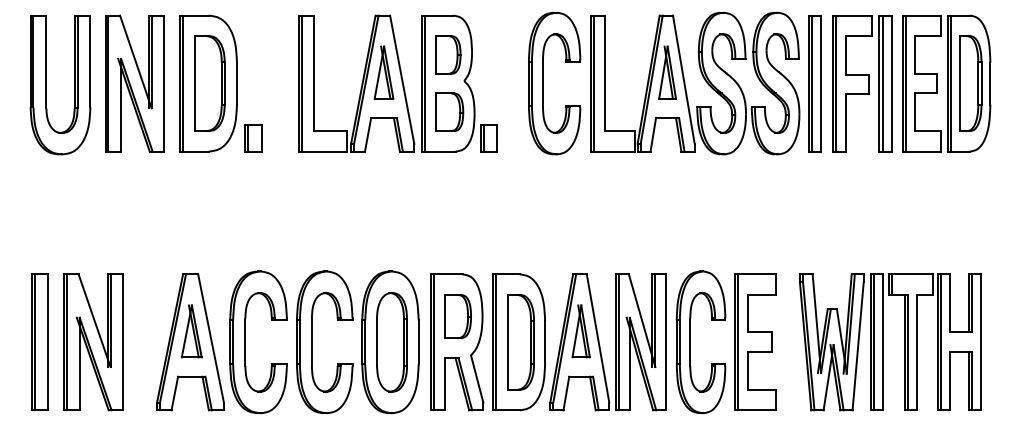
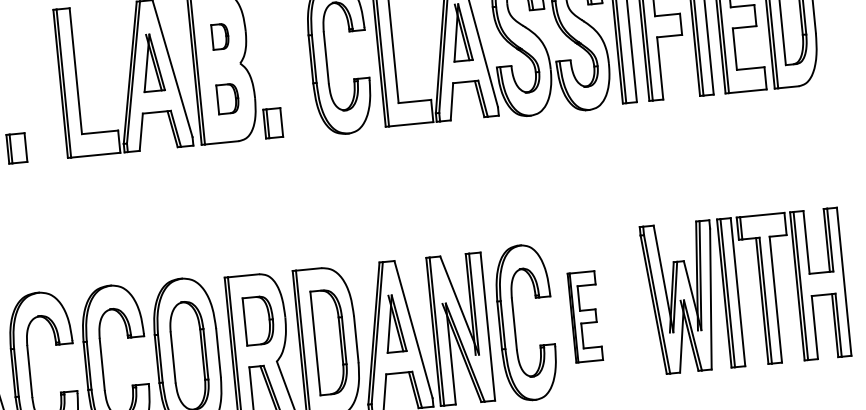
part: (448, 54) -> (220, 36), size x0.6
part: (449, 111) -> (227, 98), size x0.7
part: (755, 341) -> (585, 316), size x0.6
part: (883, 342) -> (738, 292), moved

